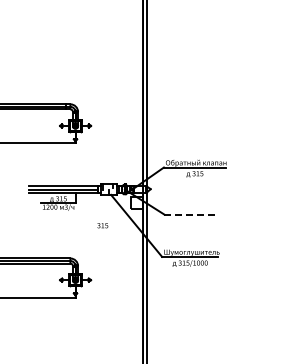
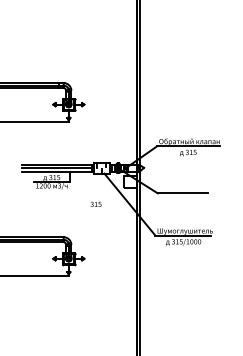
line: (189, 214) -> (182, 193), dashed -> solid

